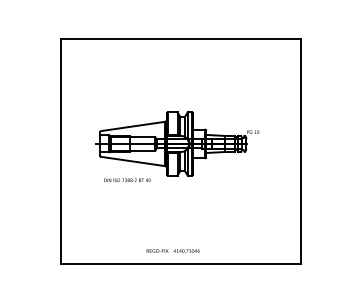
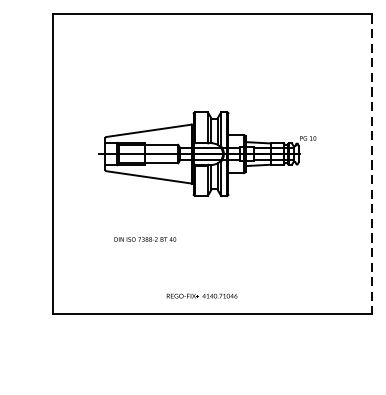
line: (301, 151) -> (372, 164), solid -> dashed
text: (127, 179) -> (145, 238), moved

